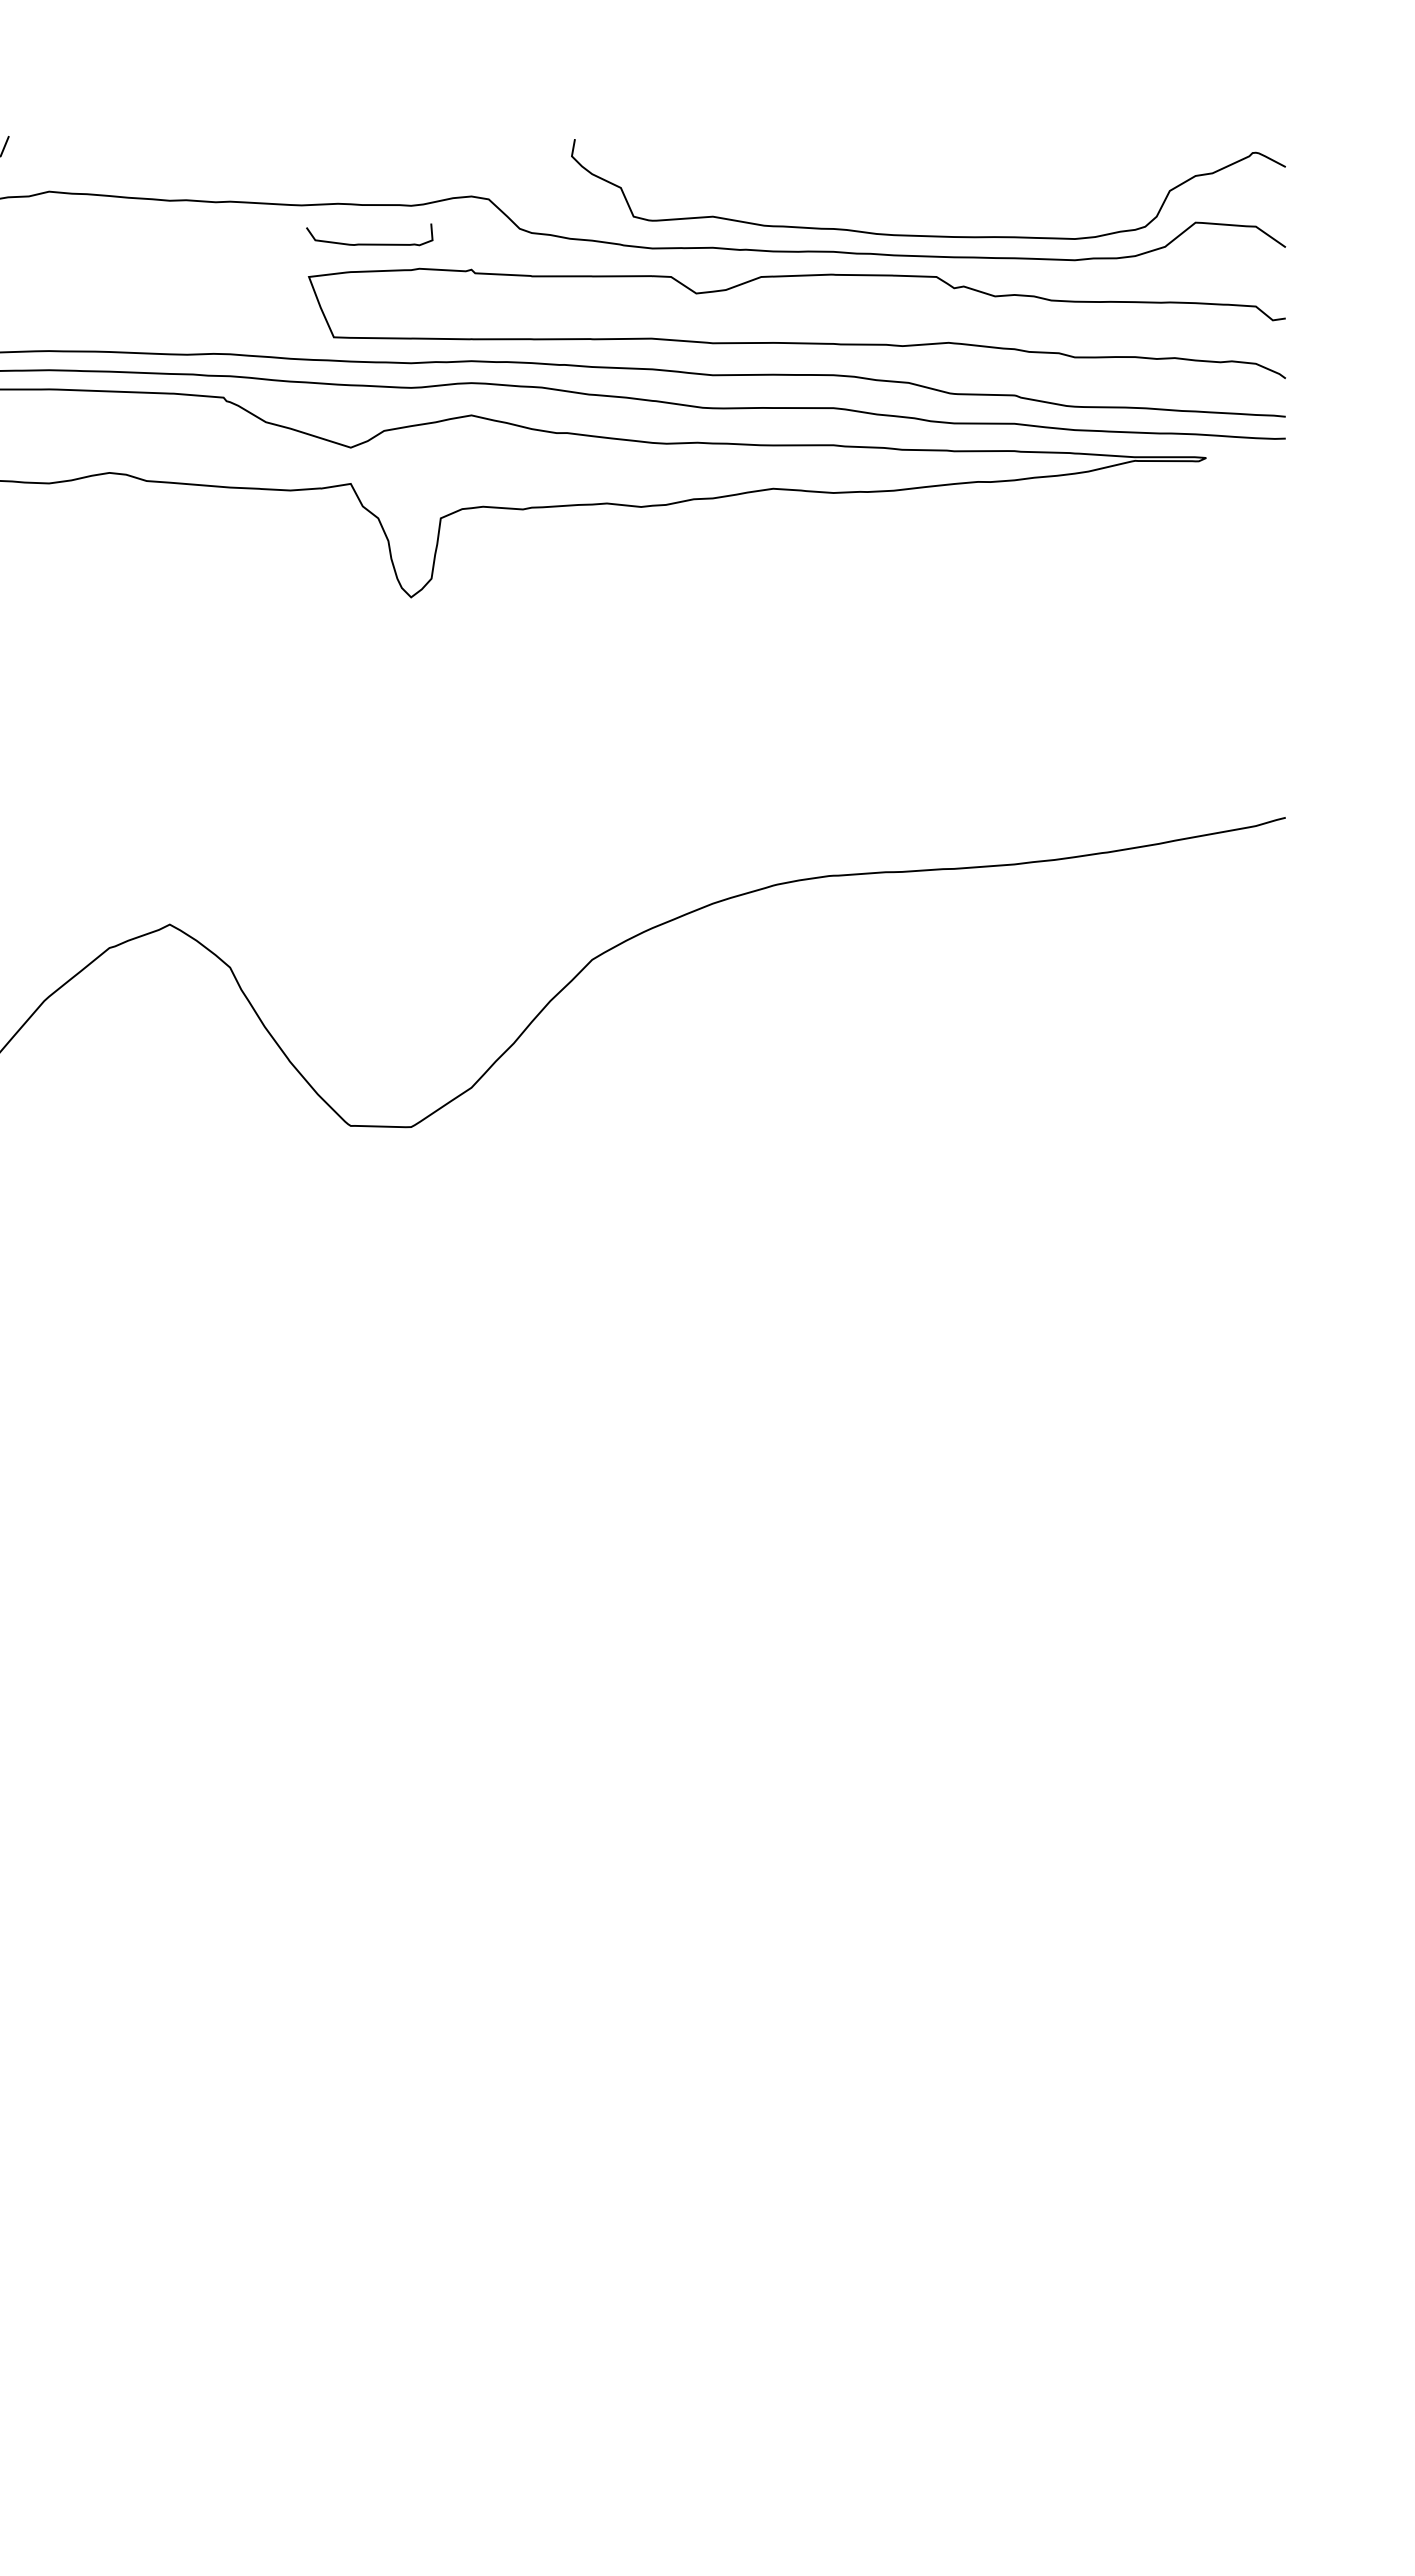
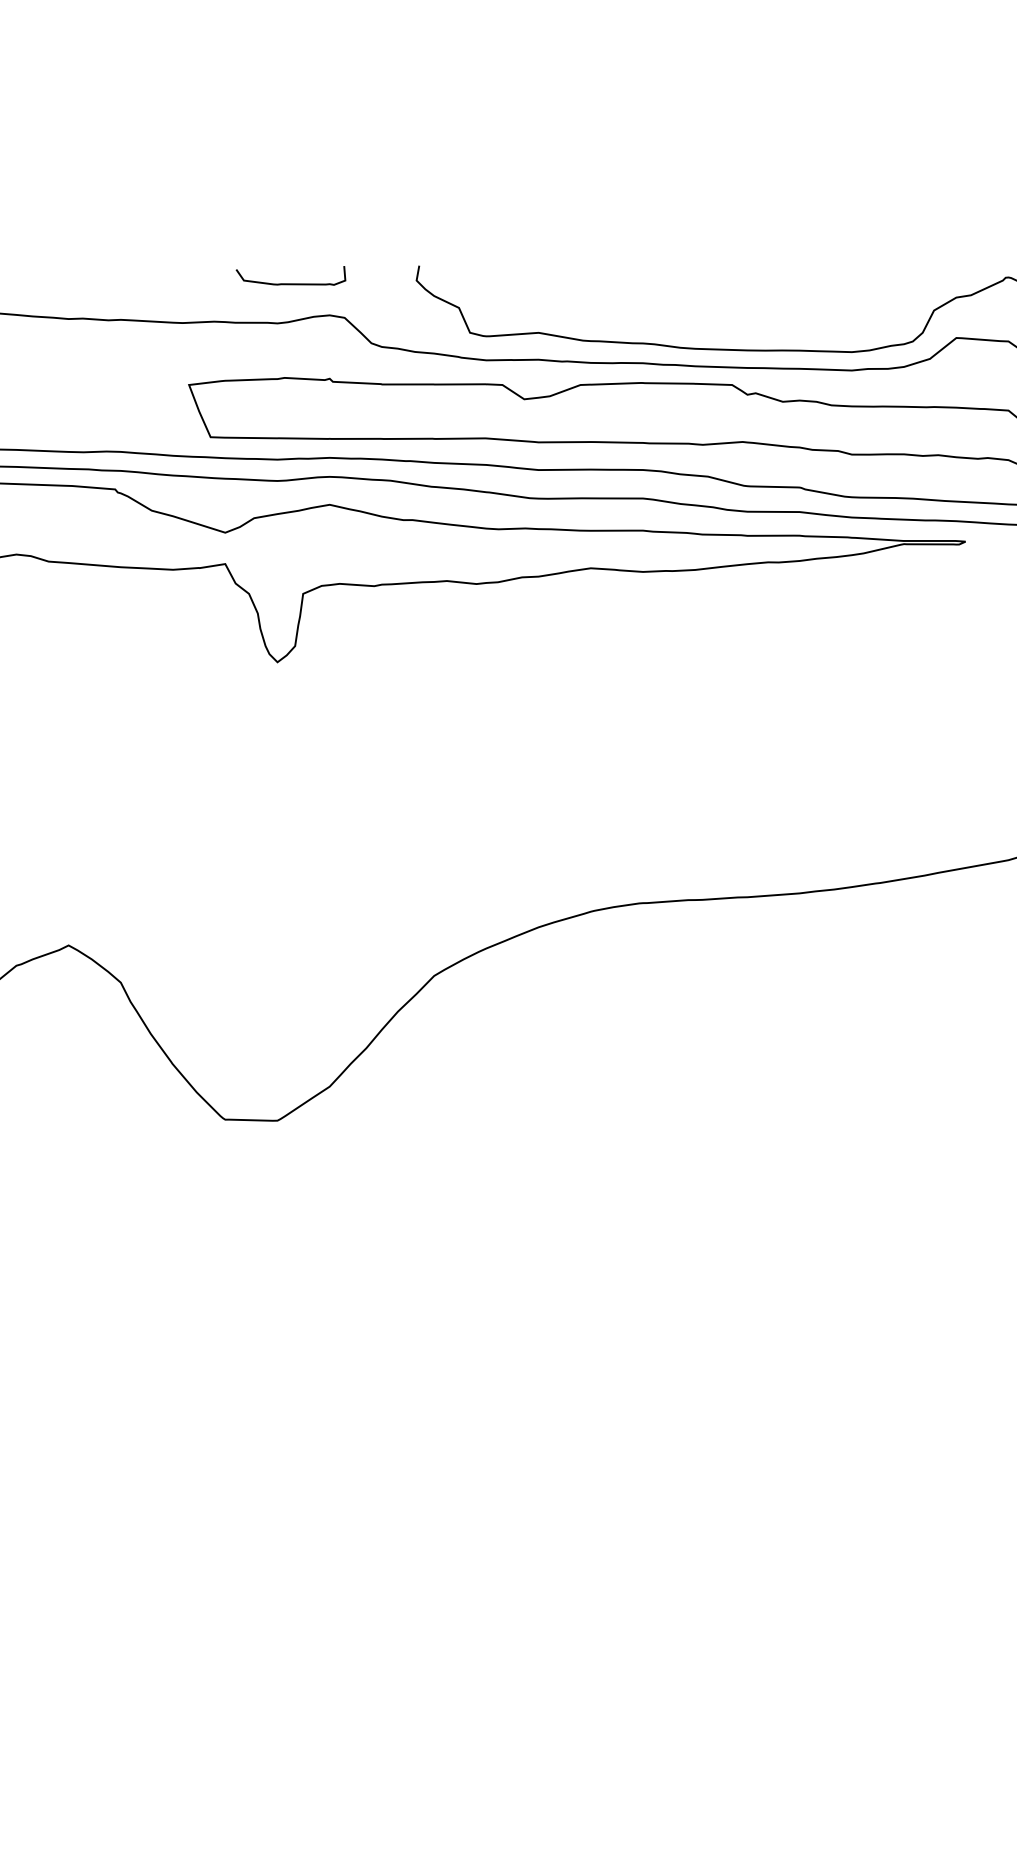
curve: (369, 243) -> (290, 283), moved

